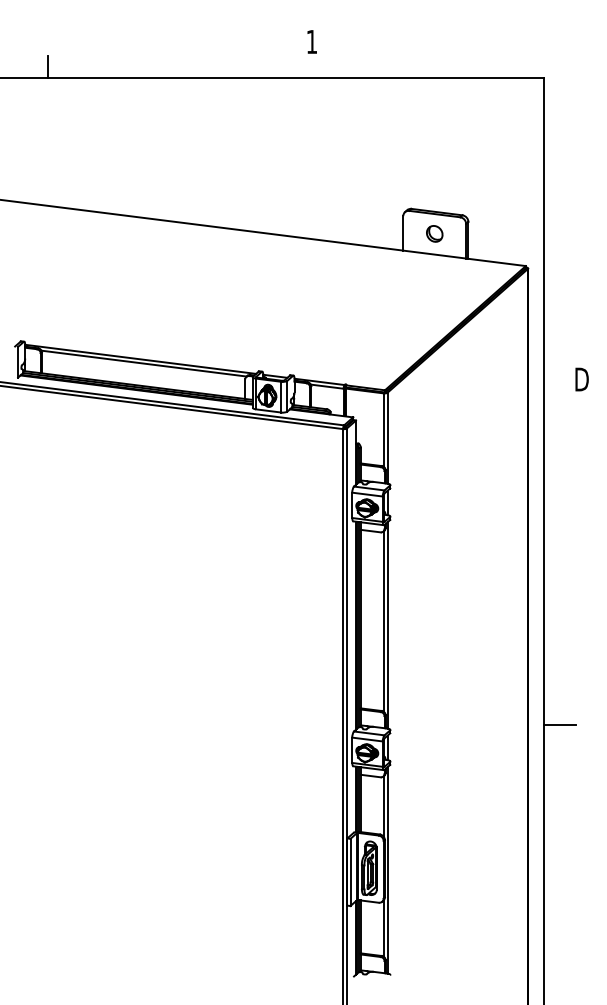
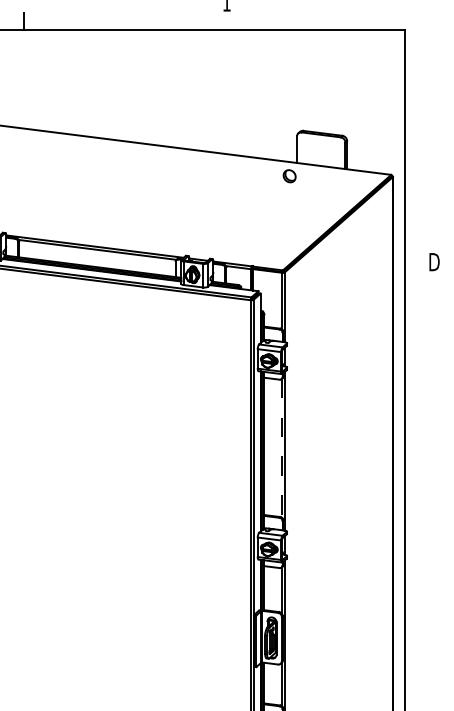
part: (434, 233) -> (289, 175), moved
line: (383, 622) -> (281, 448), solid -> dashed
line: (559, 724) -> (417, 527), removed

